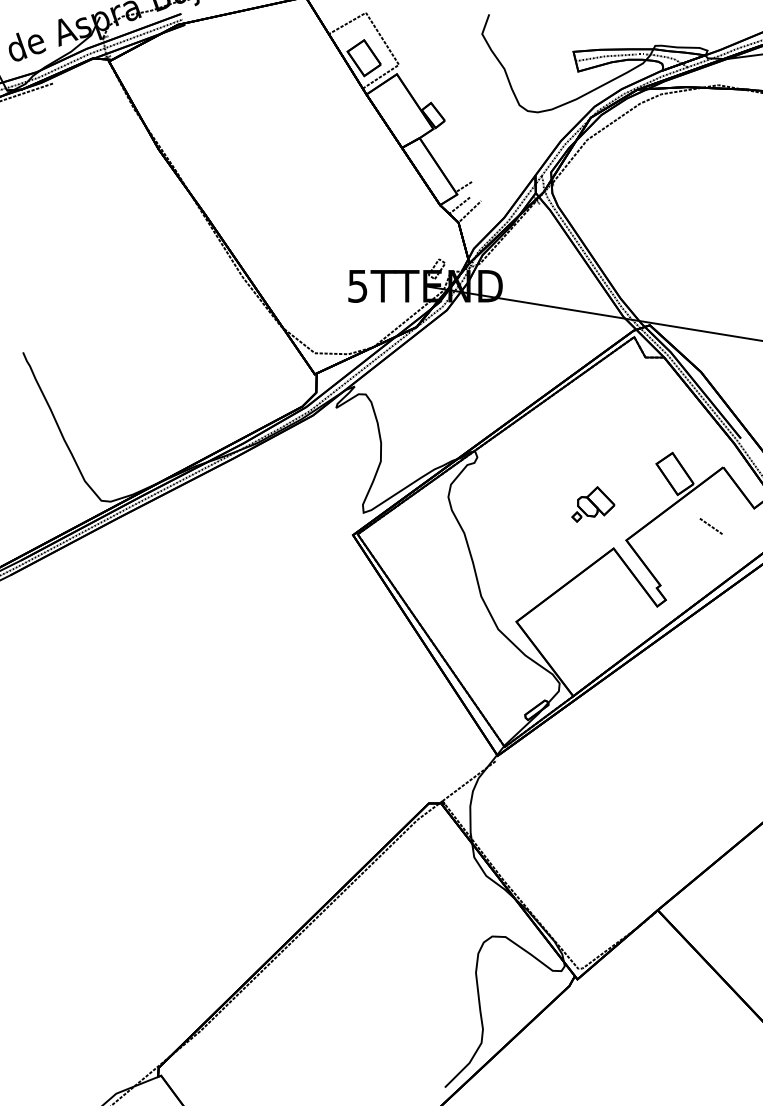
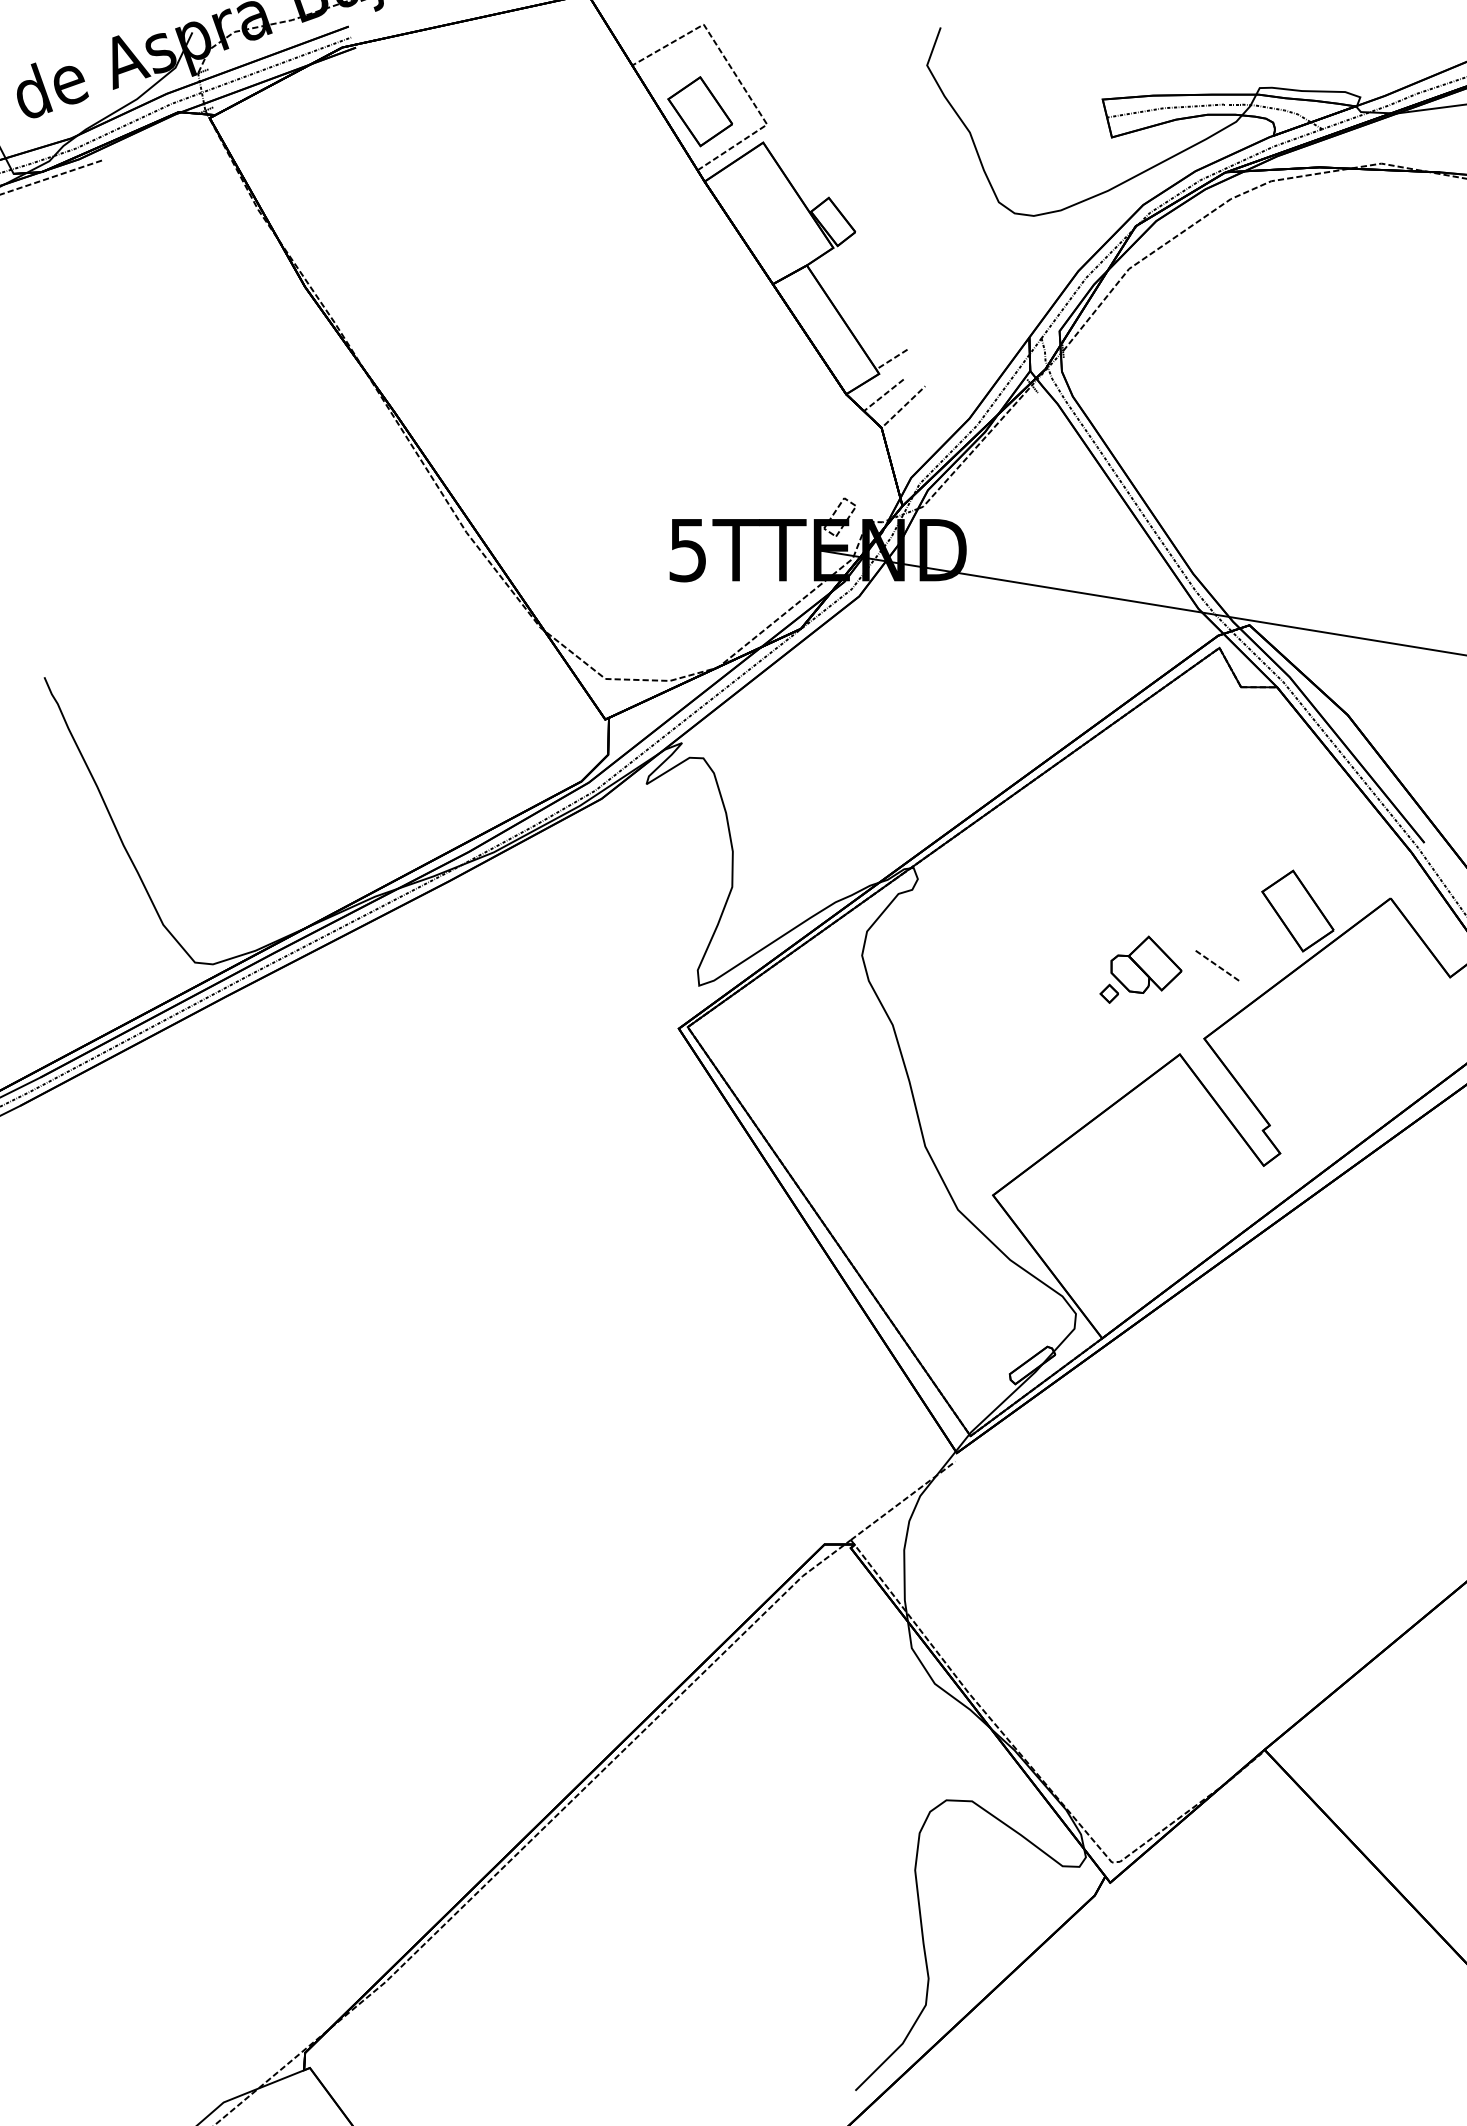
line: (710, 526) -> (1216, 965), moved

